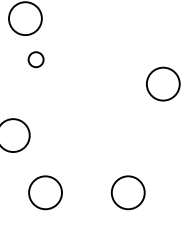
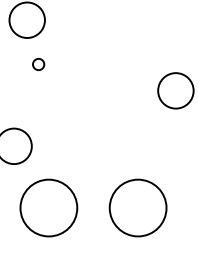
circle: (35, 59) -> (38, 64), size x0.7
circle: (45, 192) -> (48, 207), size x1.6
circle: (127, 192) -> (137, 207), size x1.6

